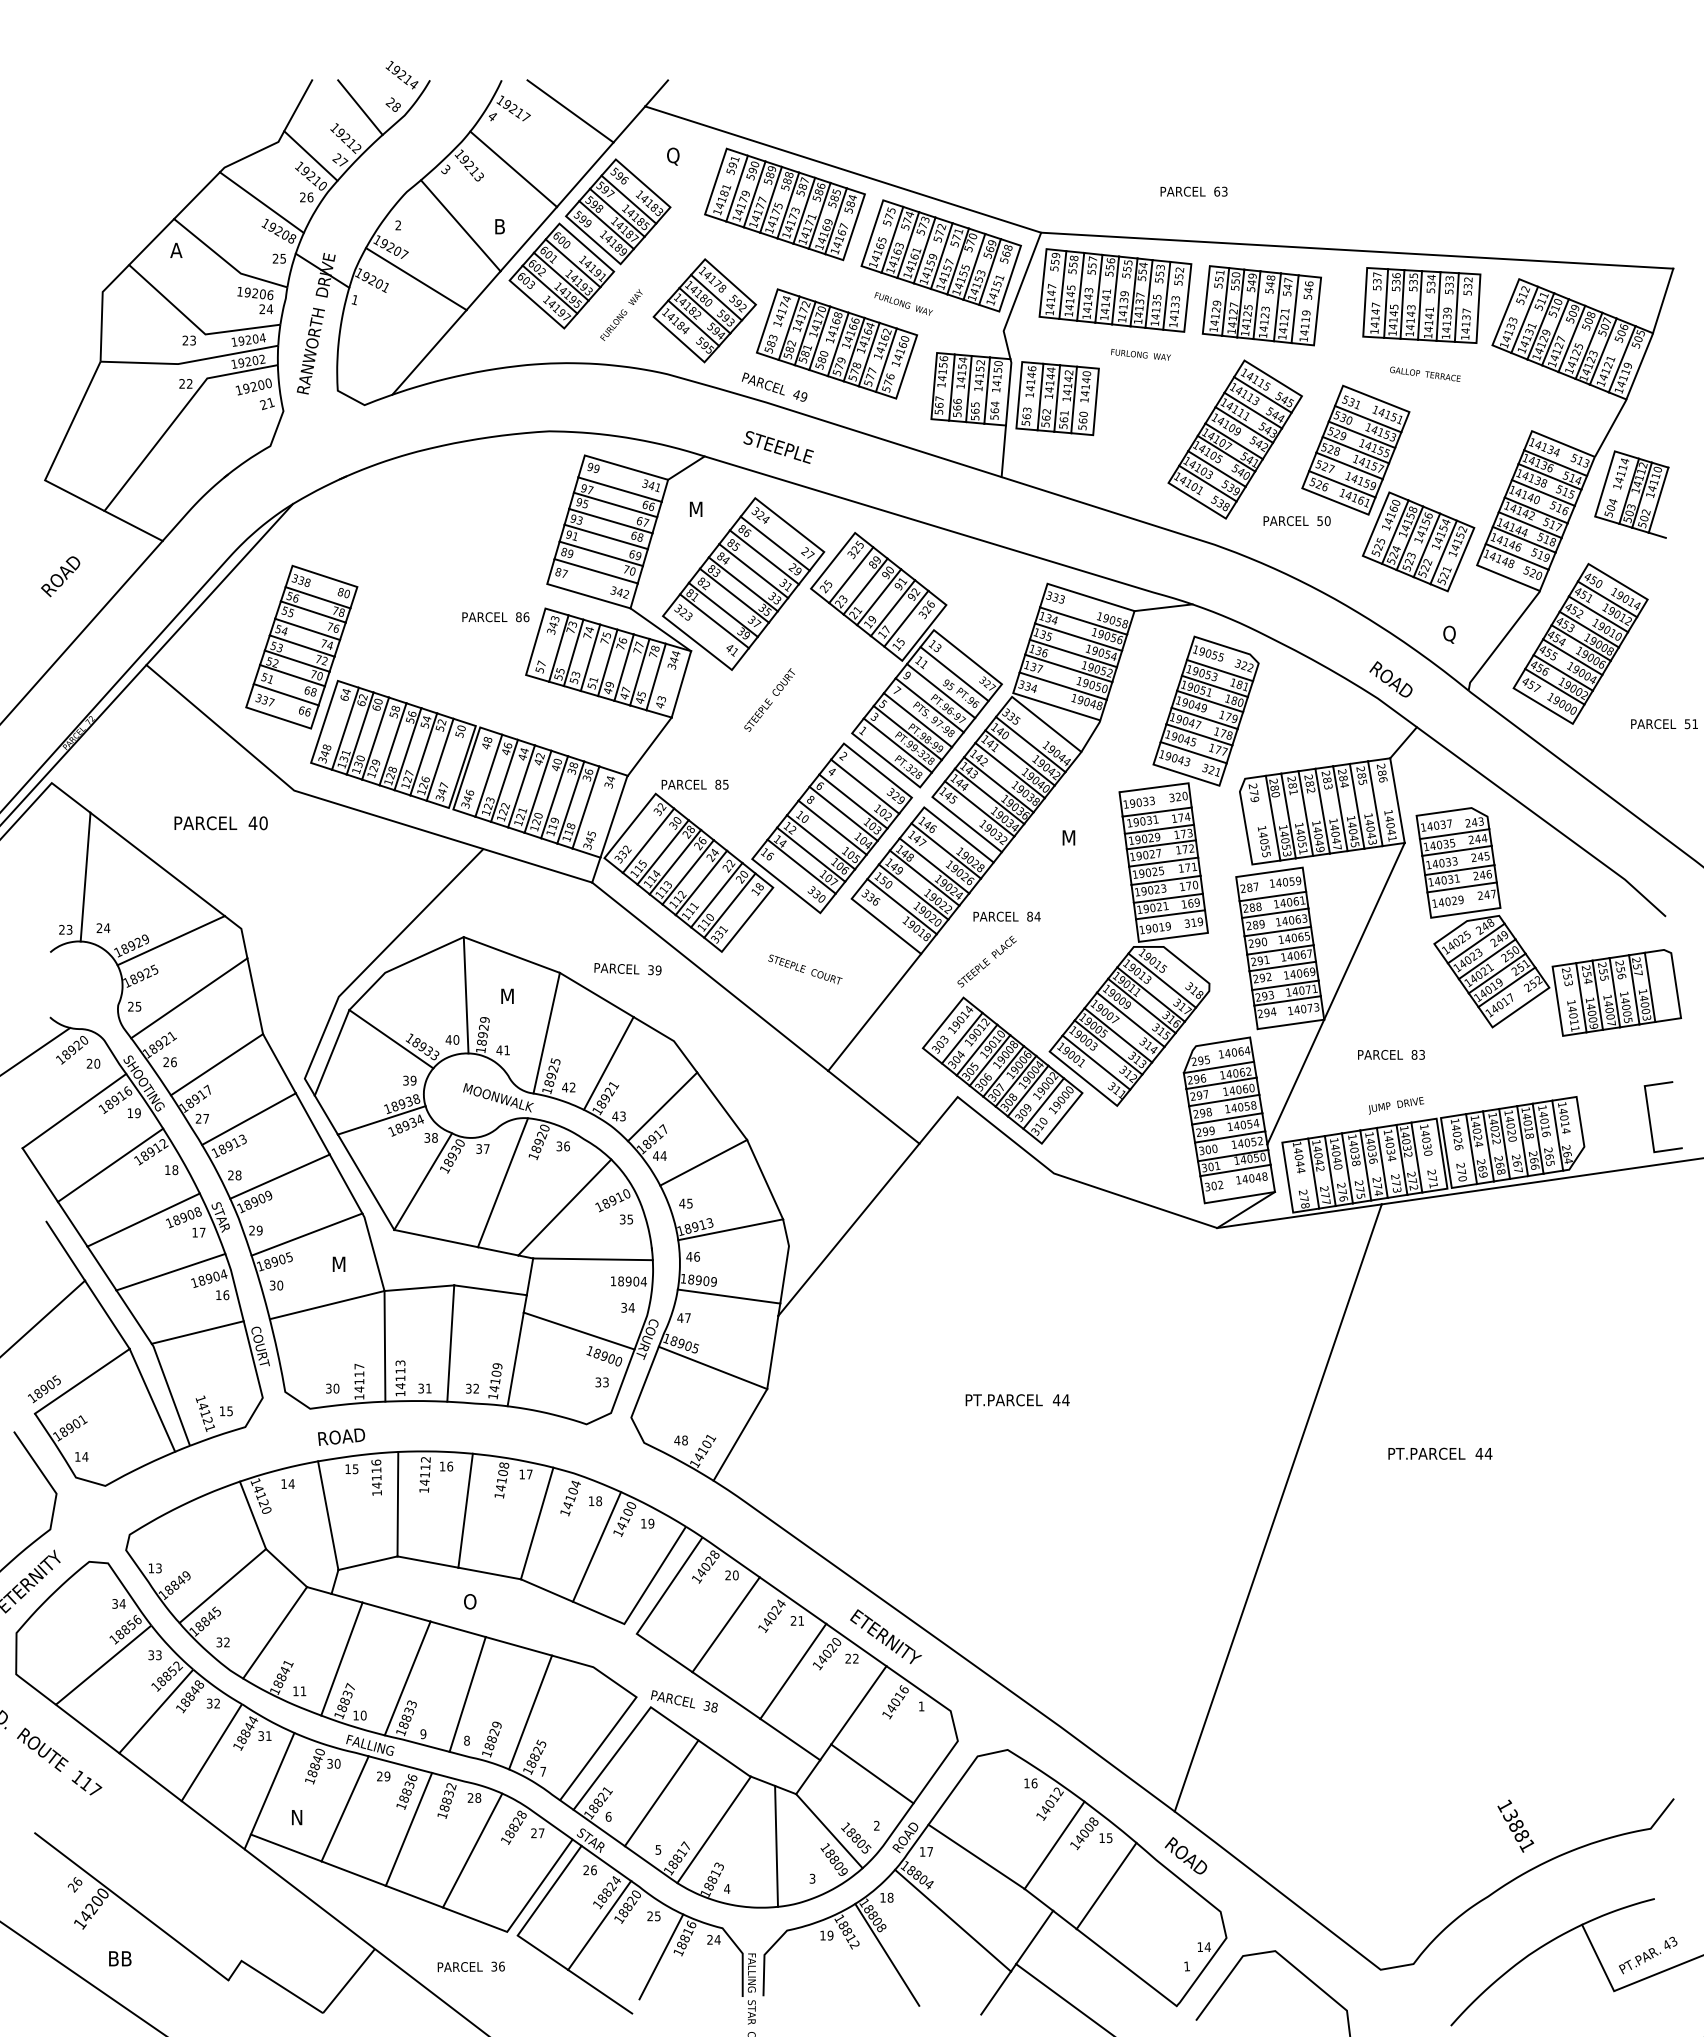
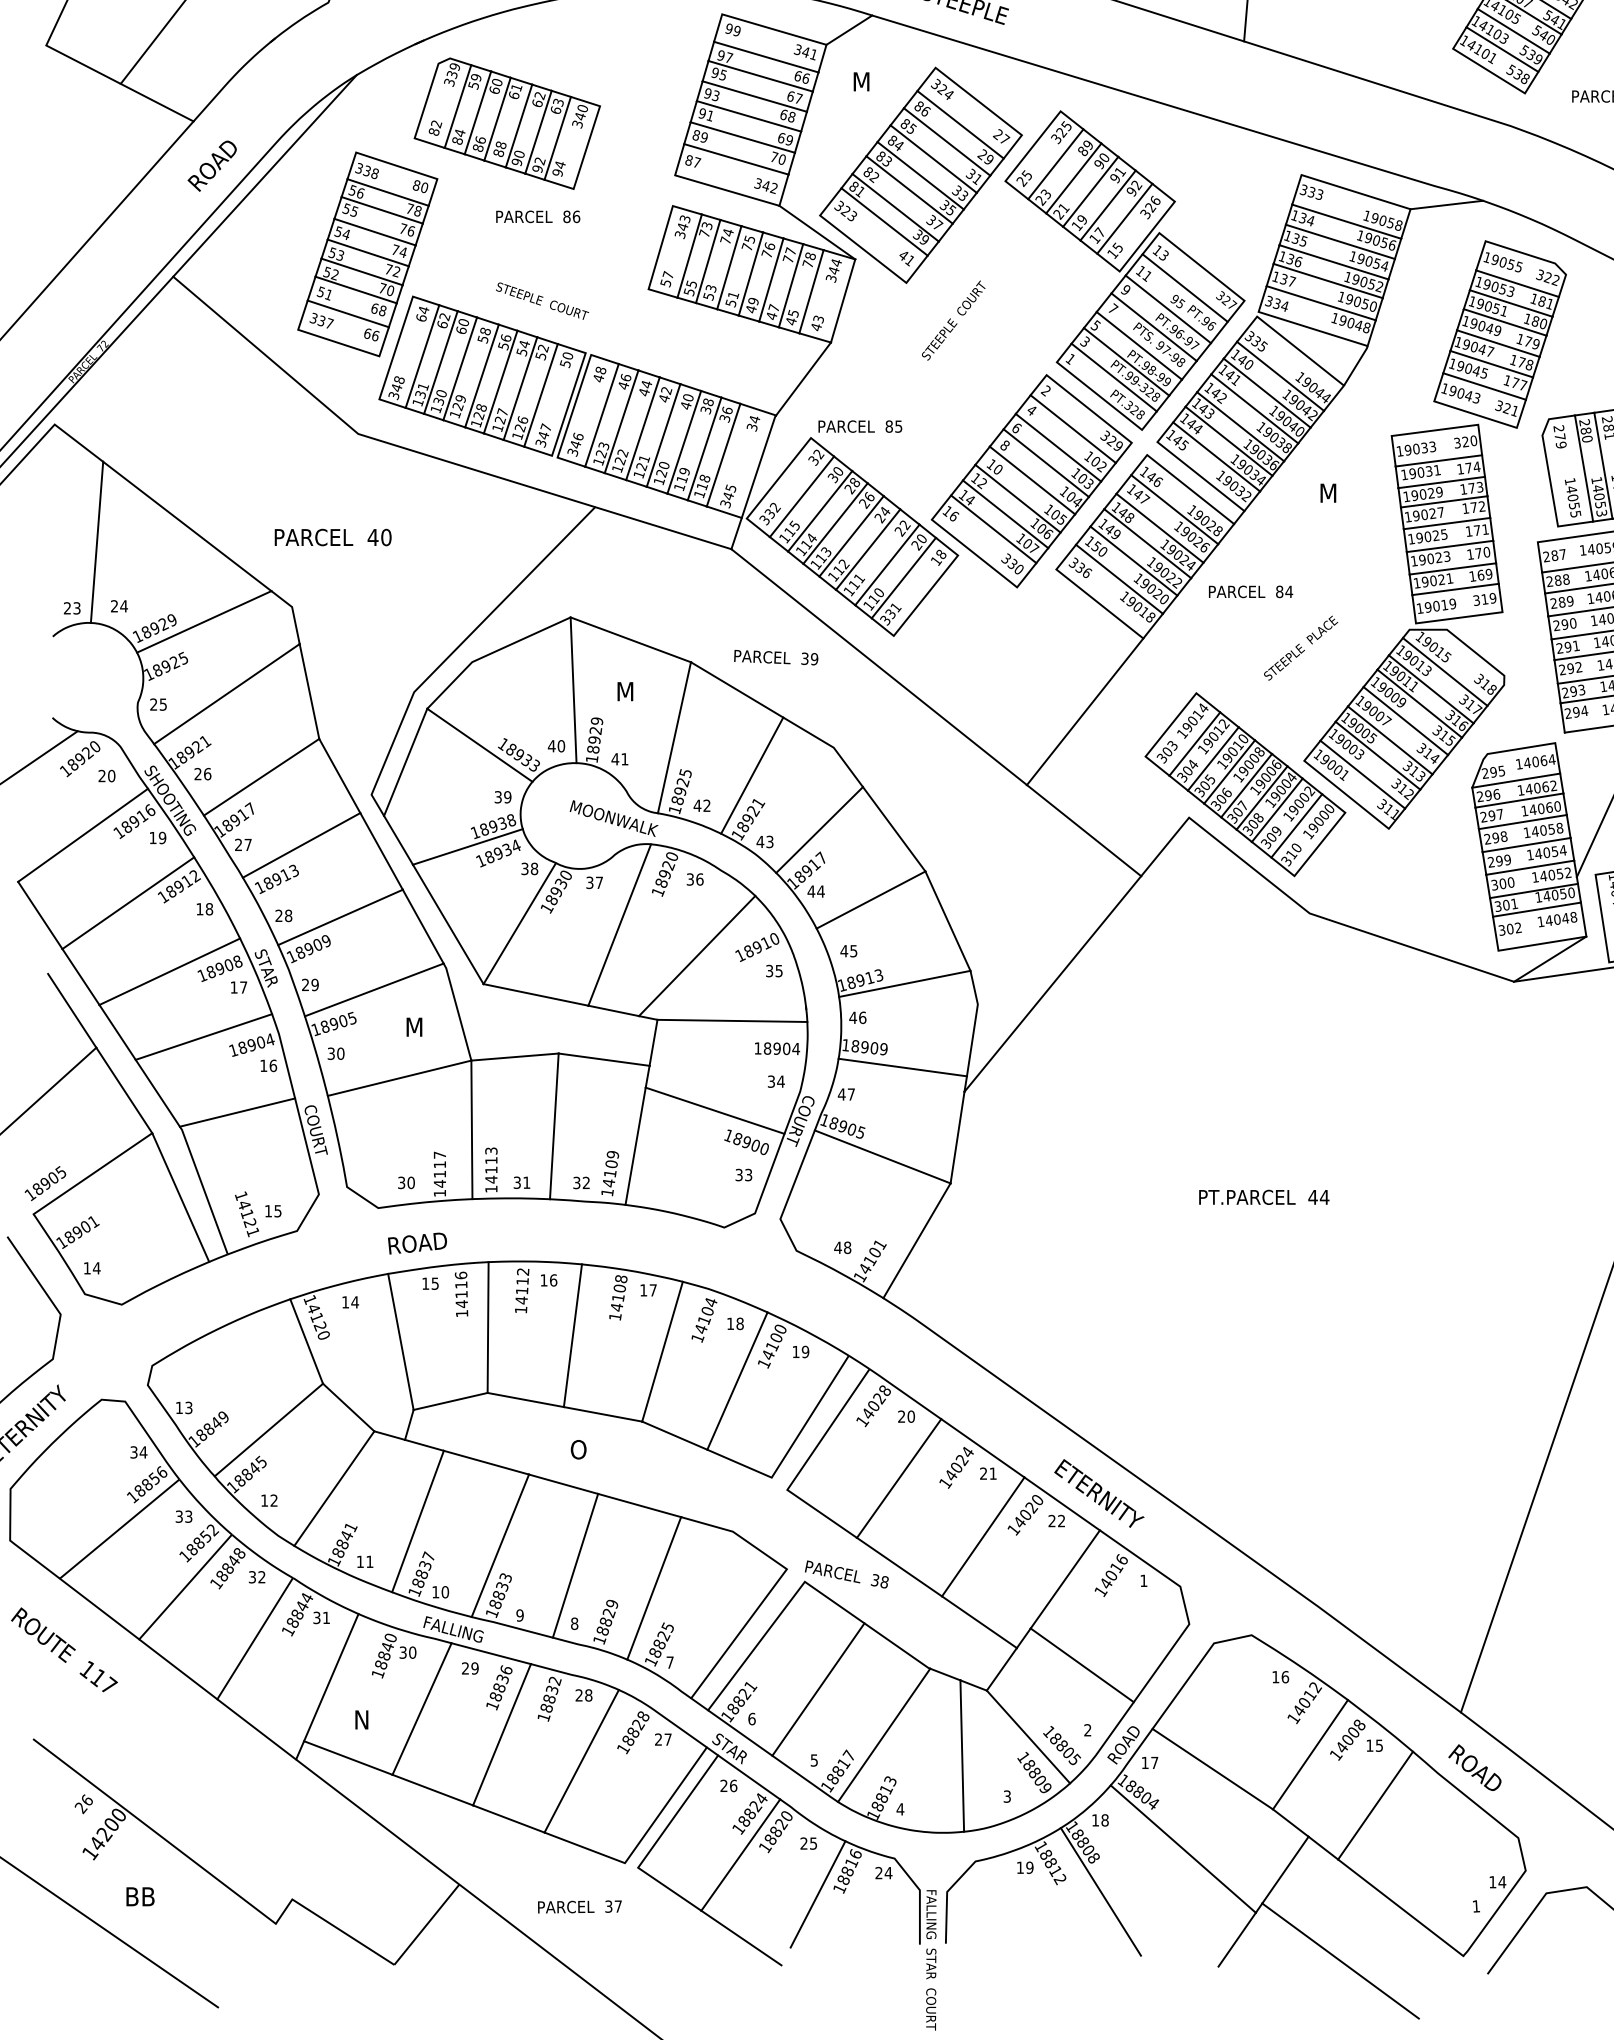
part: (413, 542) -> (507, 123), added
text: (60, 576) -> (212, 165), moved
text: (495, 617) -> (537, 217), moved
text: (220, 823) -> (332, 537), moved
text: (986, 961) -> (1300, 647), moved
text: (805, 969) -> (542, 301), moved
text: (219, 1642) -> (264, 1500), 32 -> 12
text: (501, 1966) -> (617, 1906), 36 -> 37

